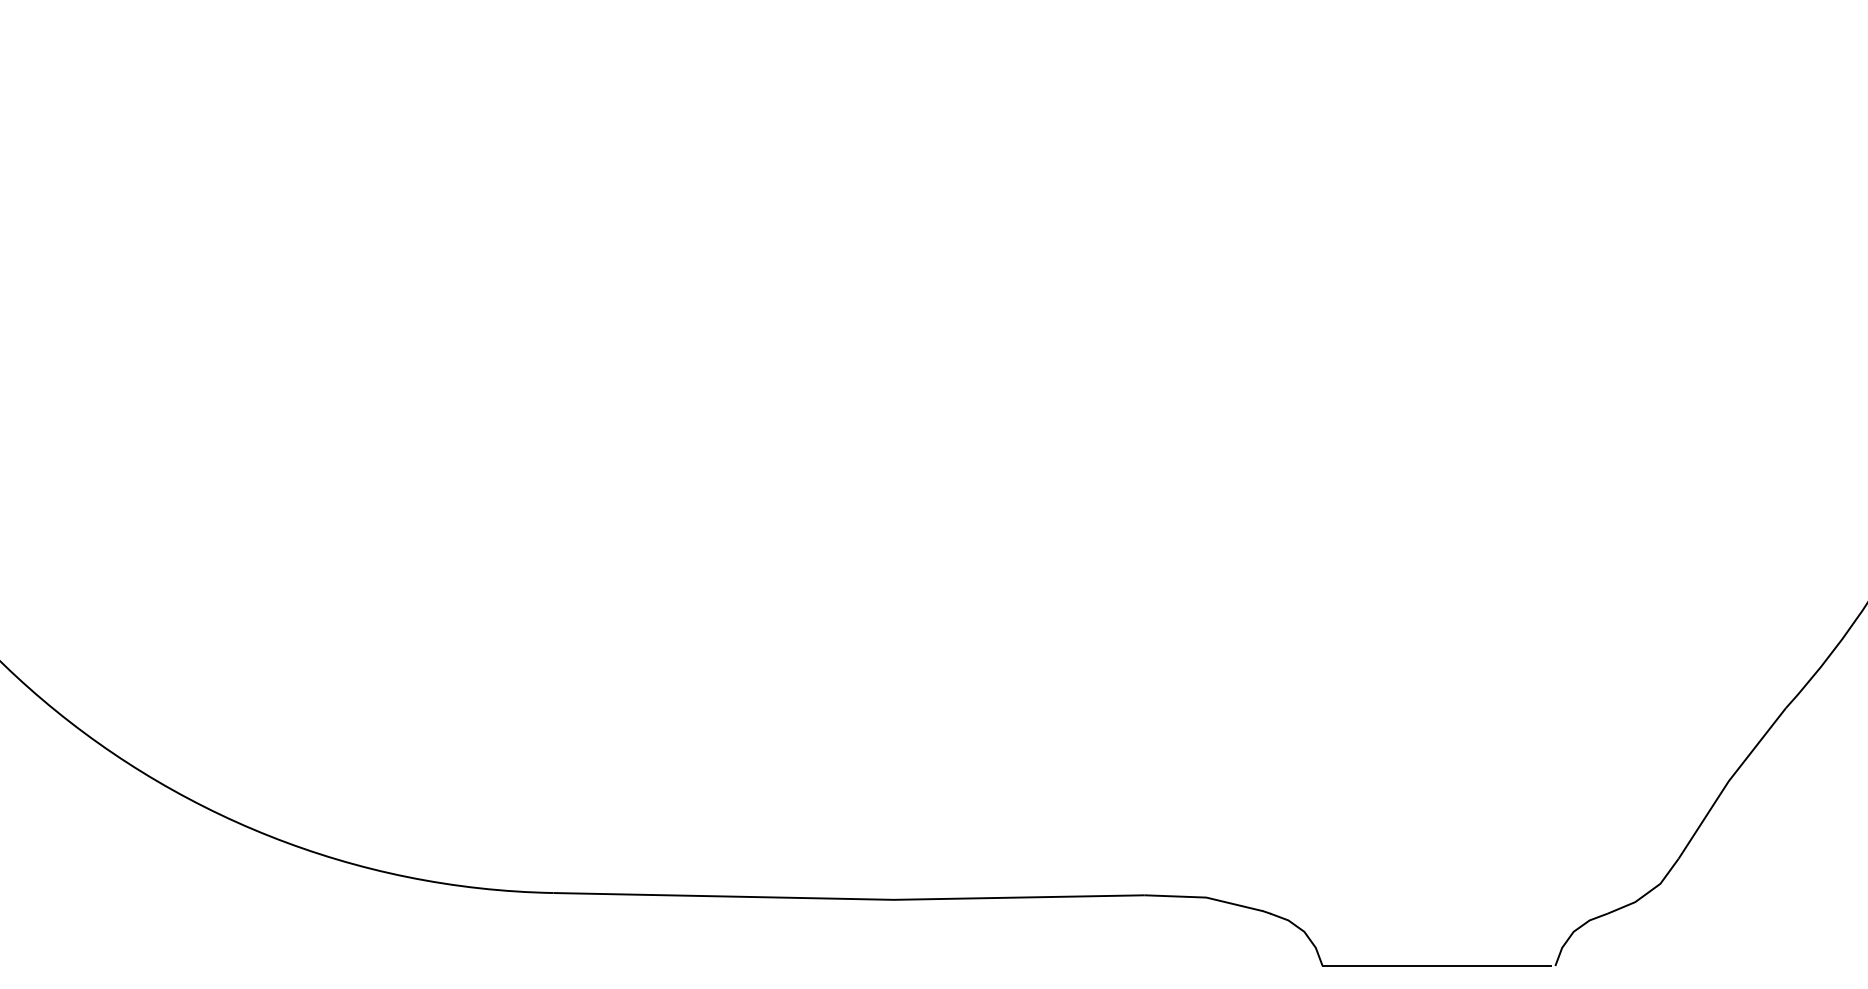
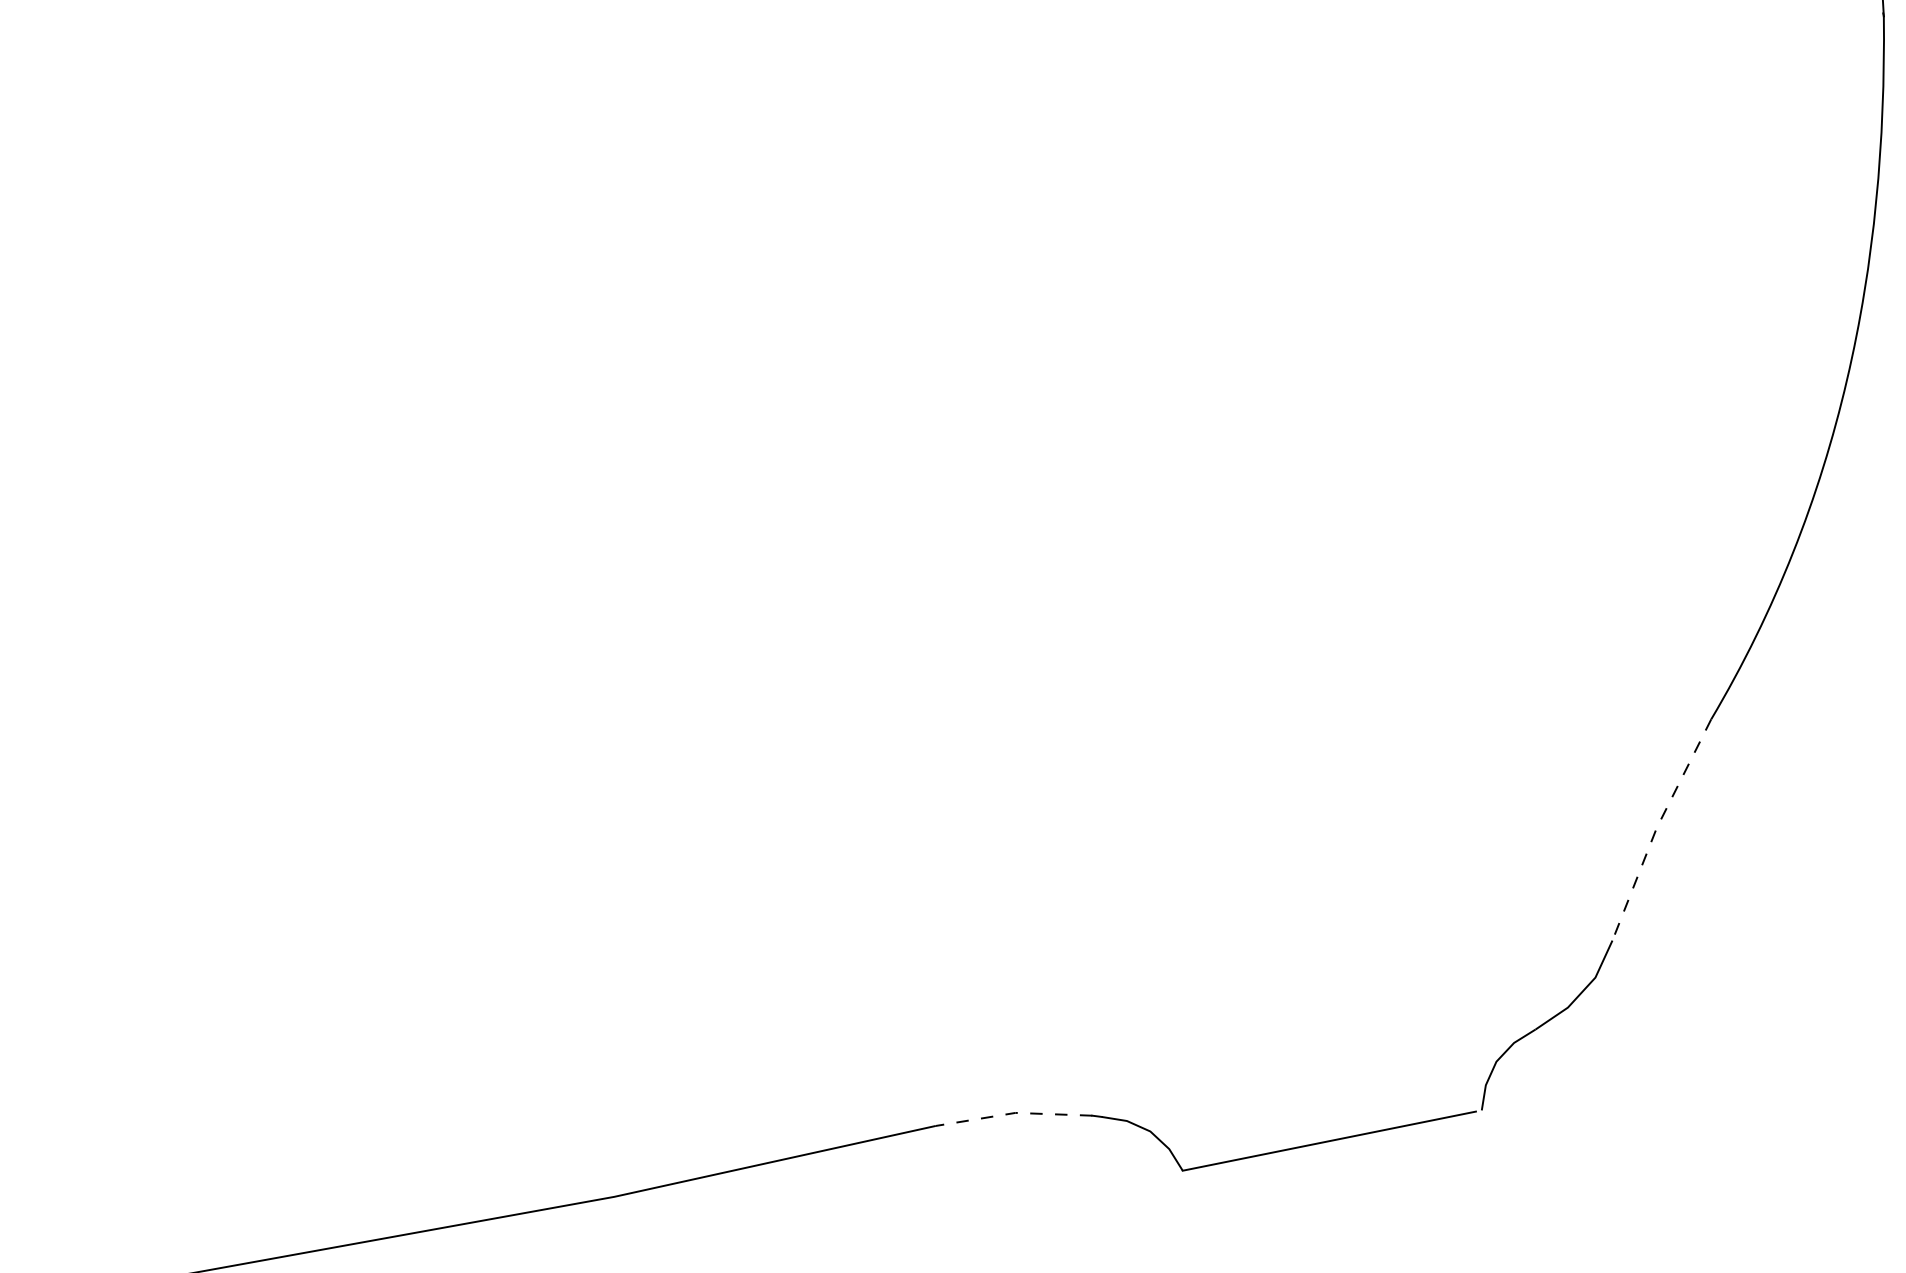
line: (1728, 781) -> (1656, 828), solid -> dashed
line: (1205, 897) -> (1014, 1113), solid -> dashed

